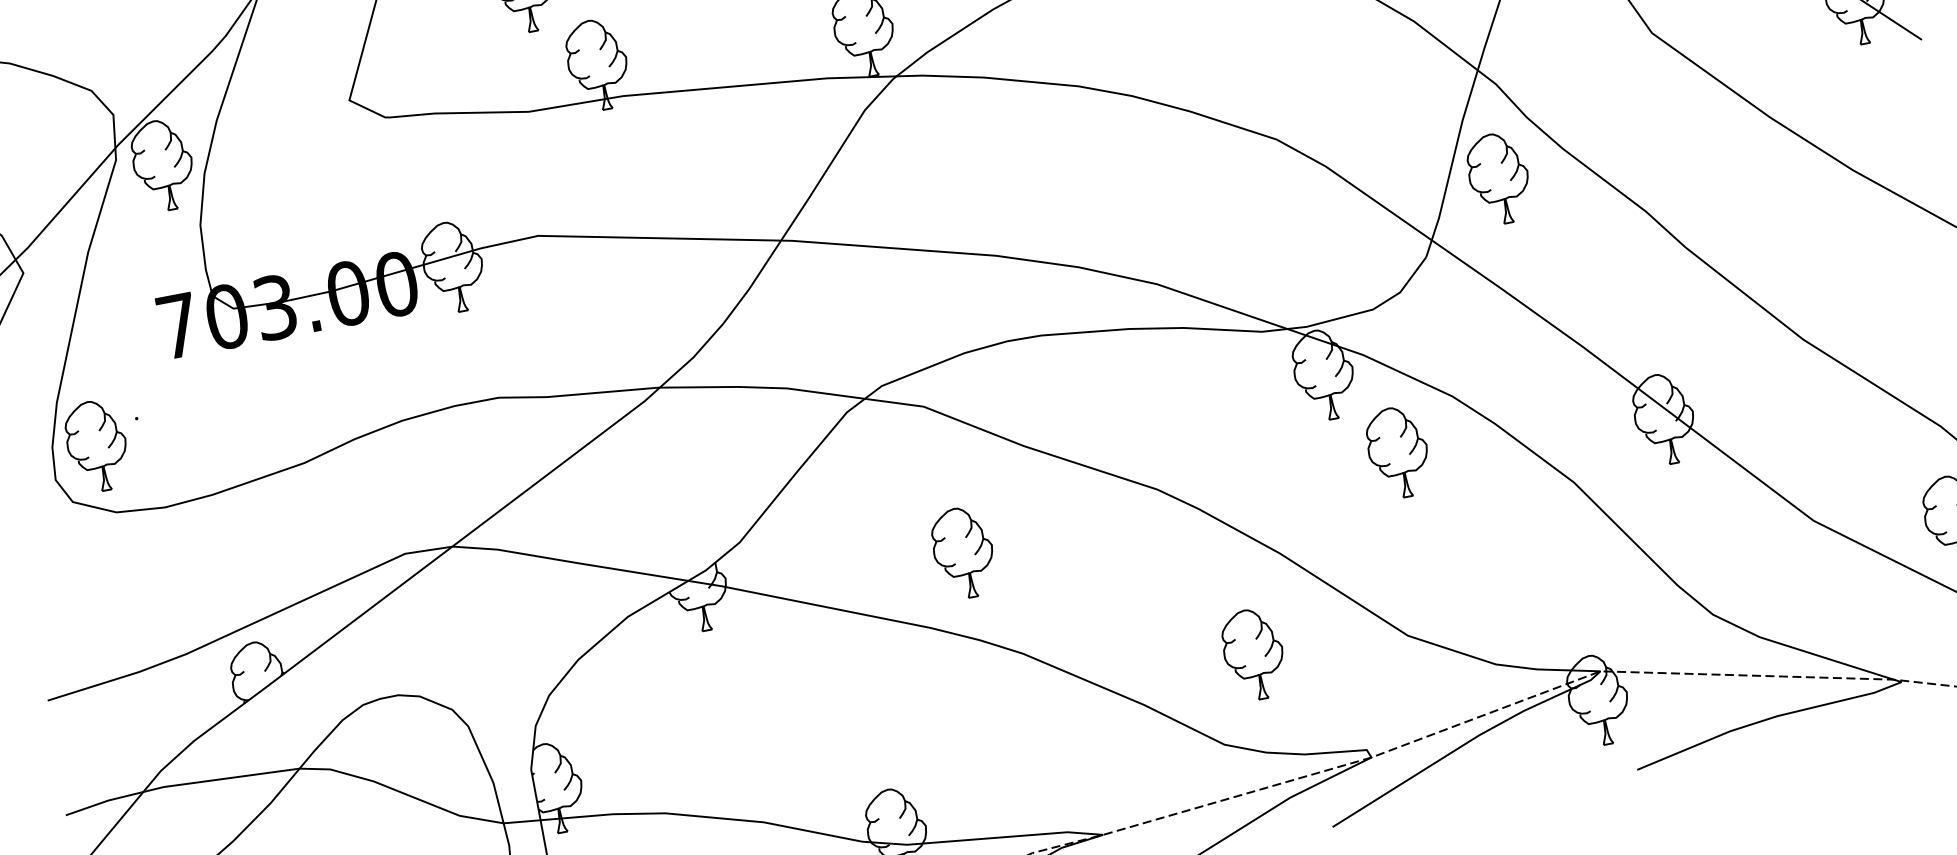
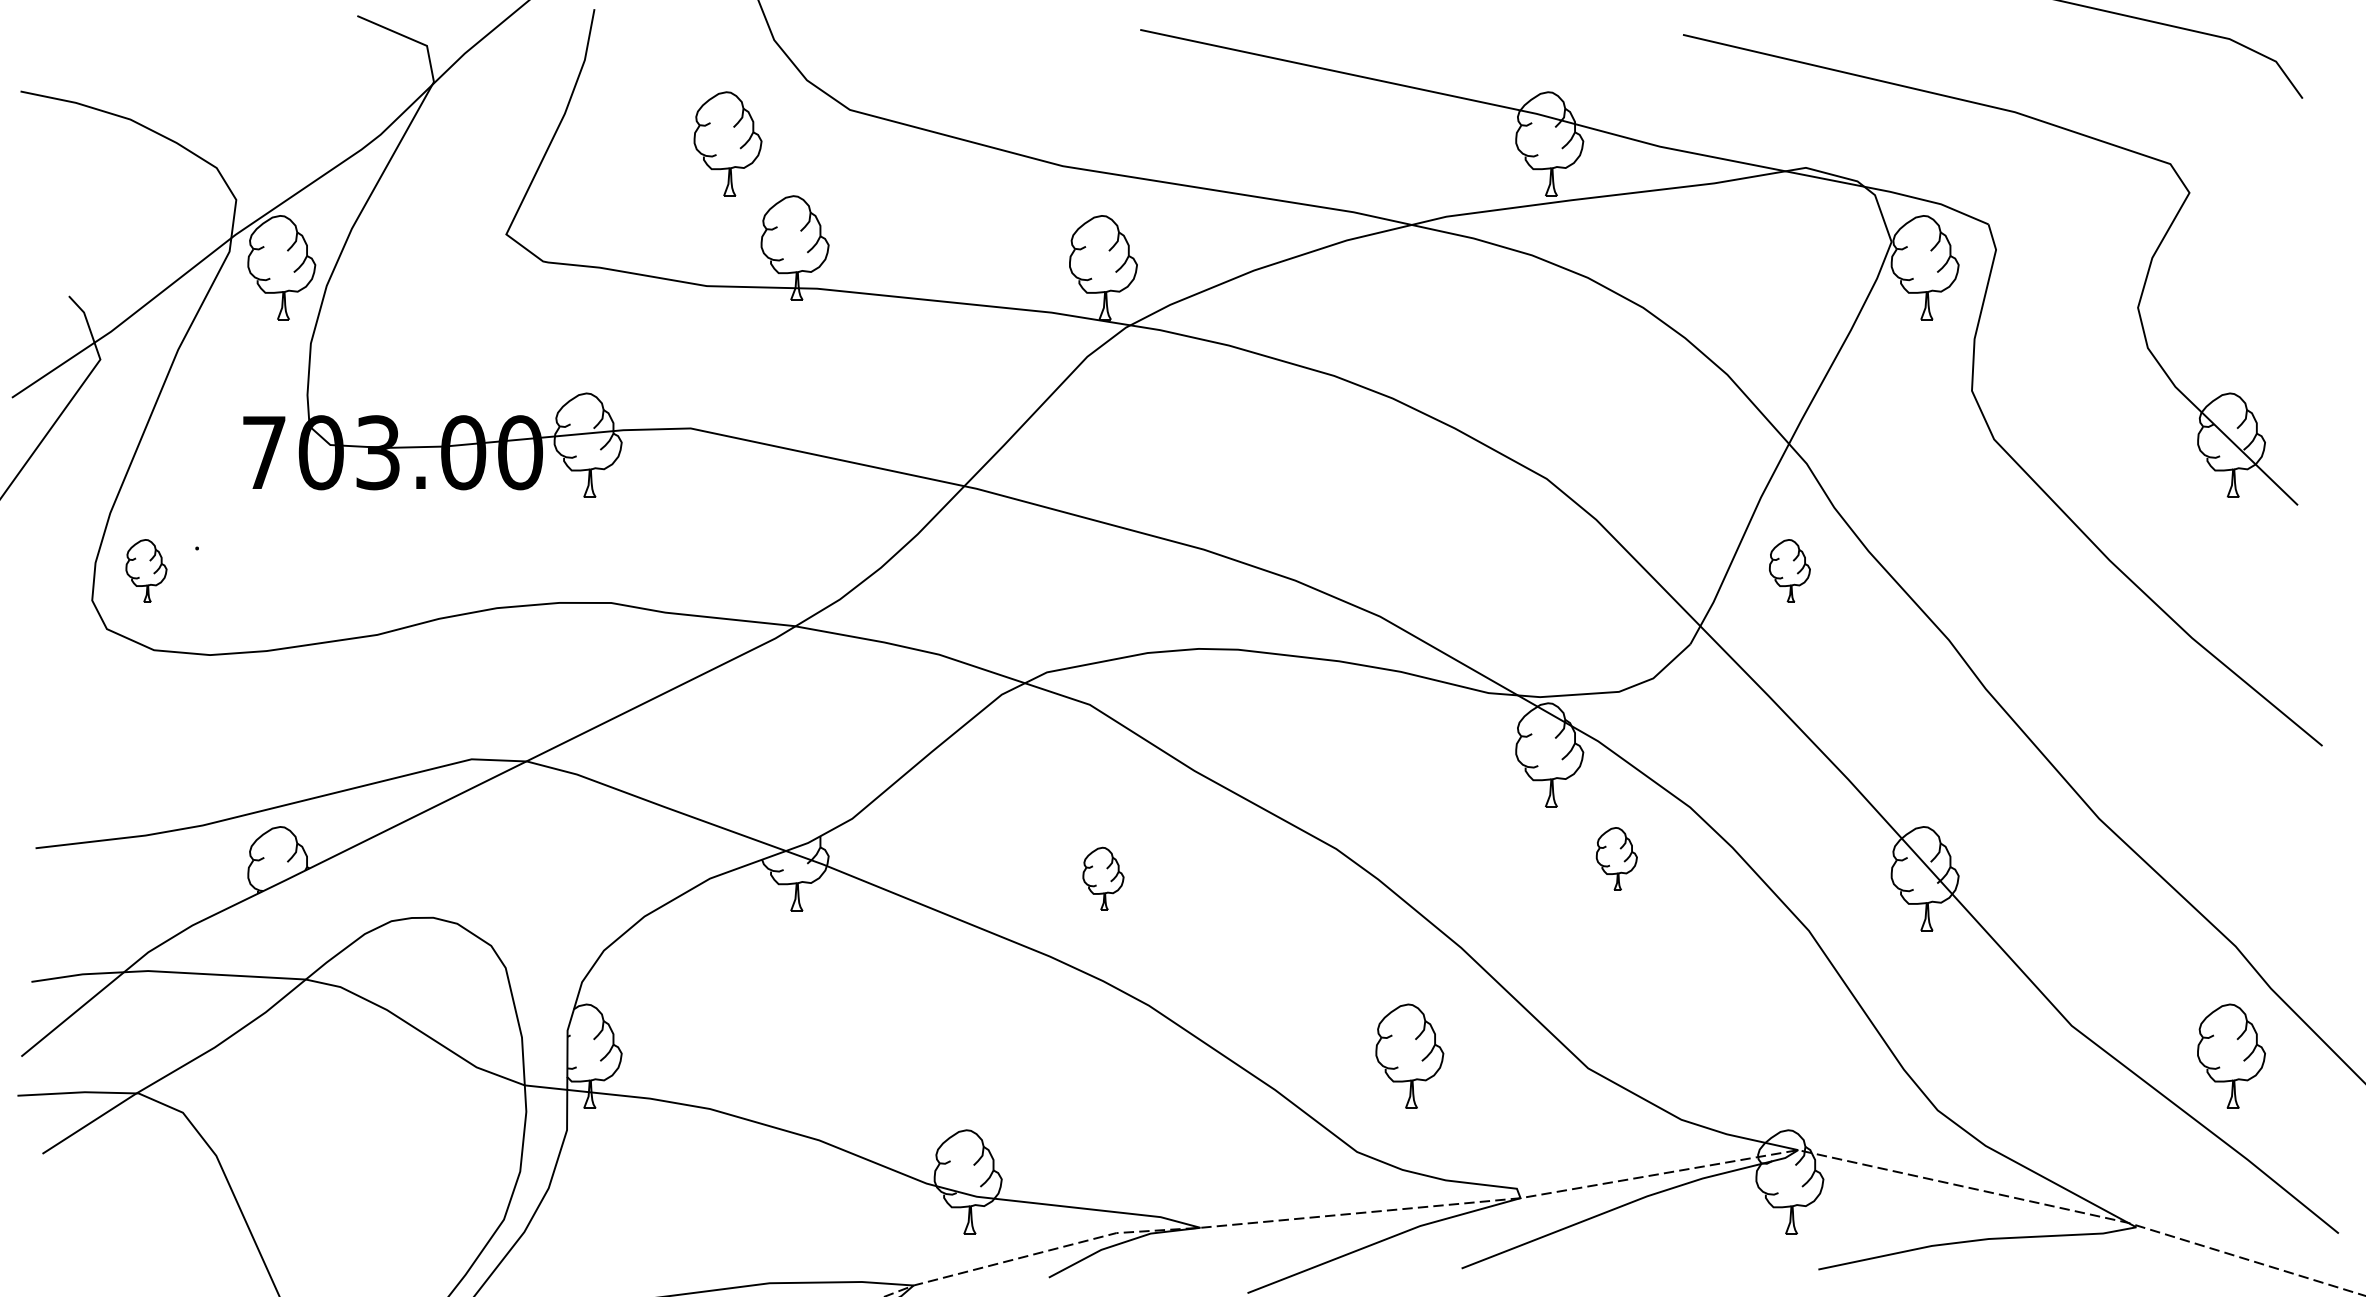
part: (1498, 178) -> (1789, 570), size x0.6
part: (97, 445) -> (146, 570), size x0.6
part: (1398, 452) -> (1616, 858), size x0.6
part: (963, 552) -> (1103, 878), size x0.6

